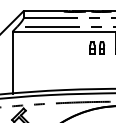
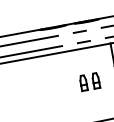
part: (97, 47) -> (90, 81), moved

